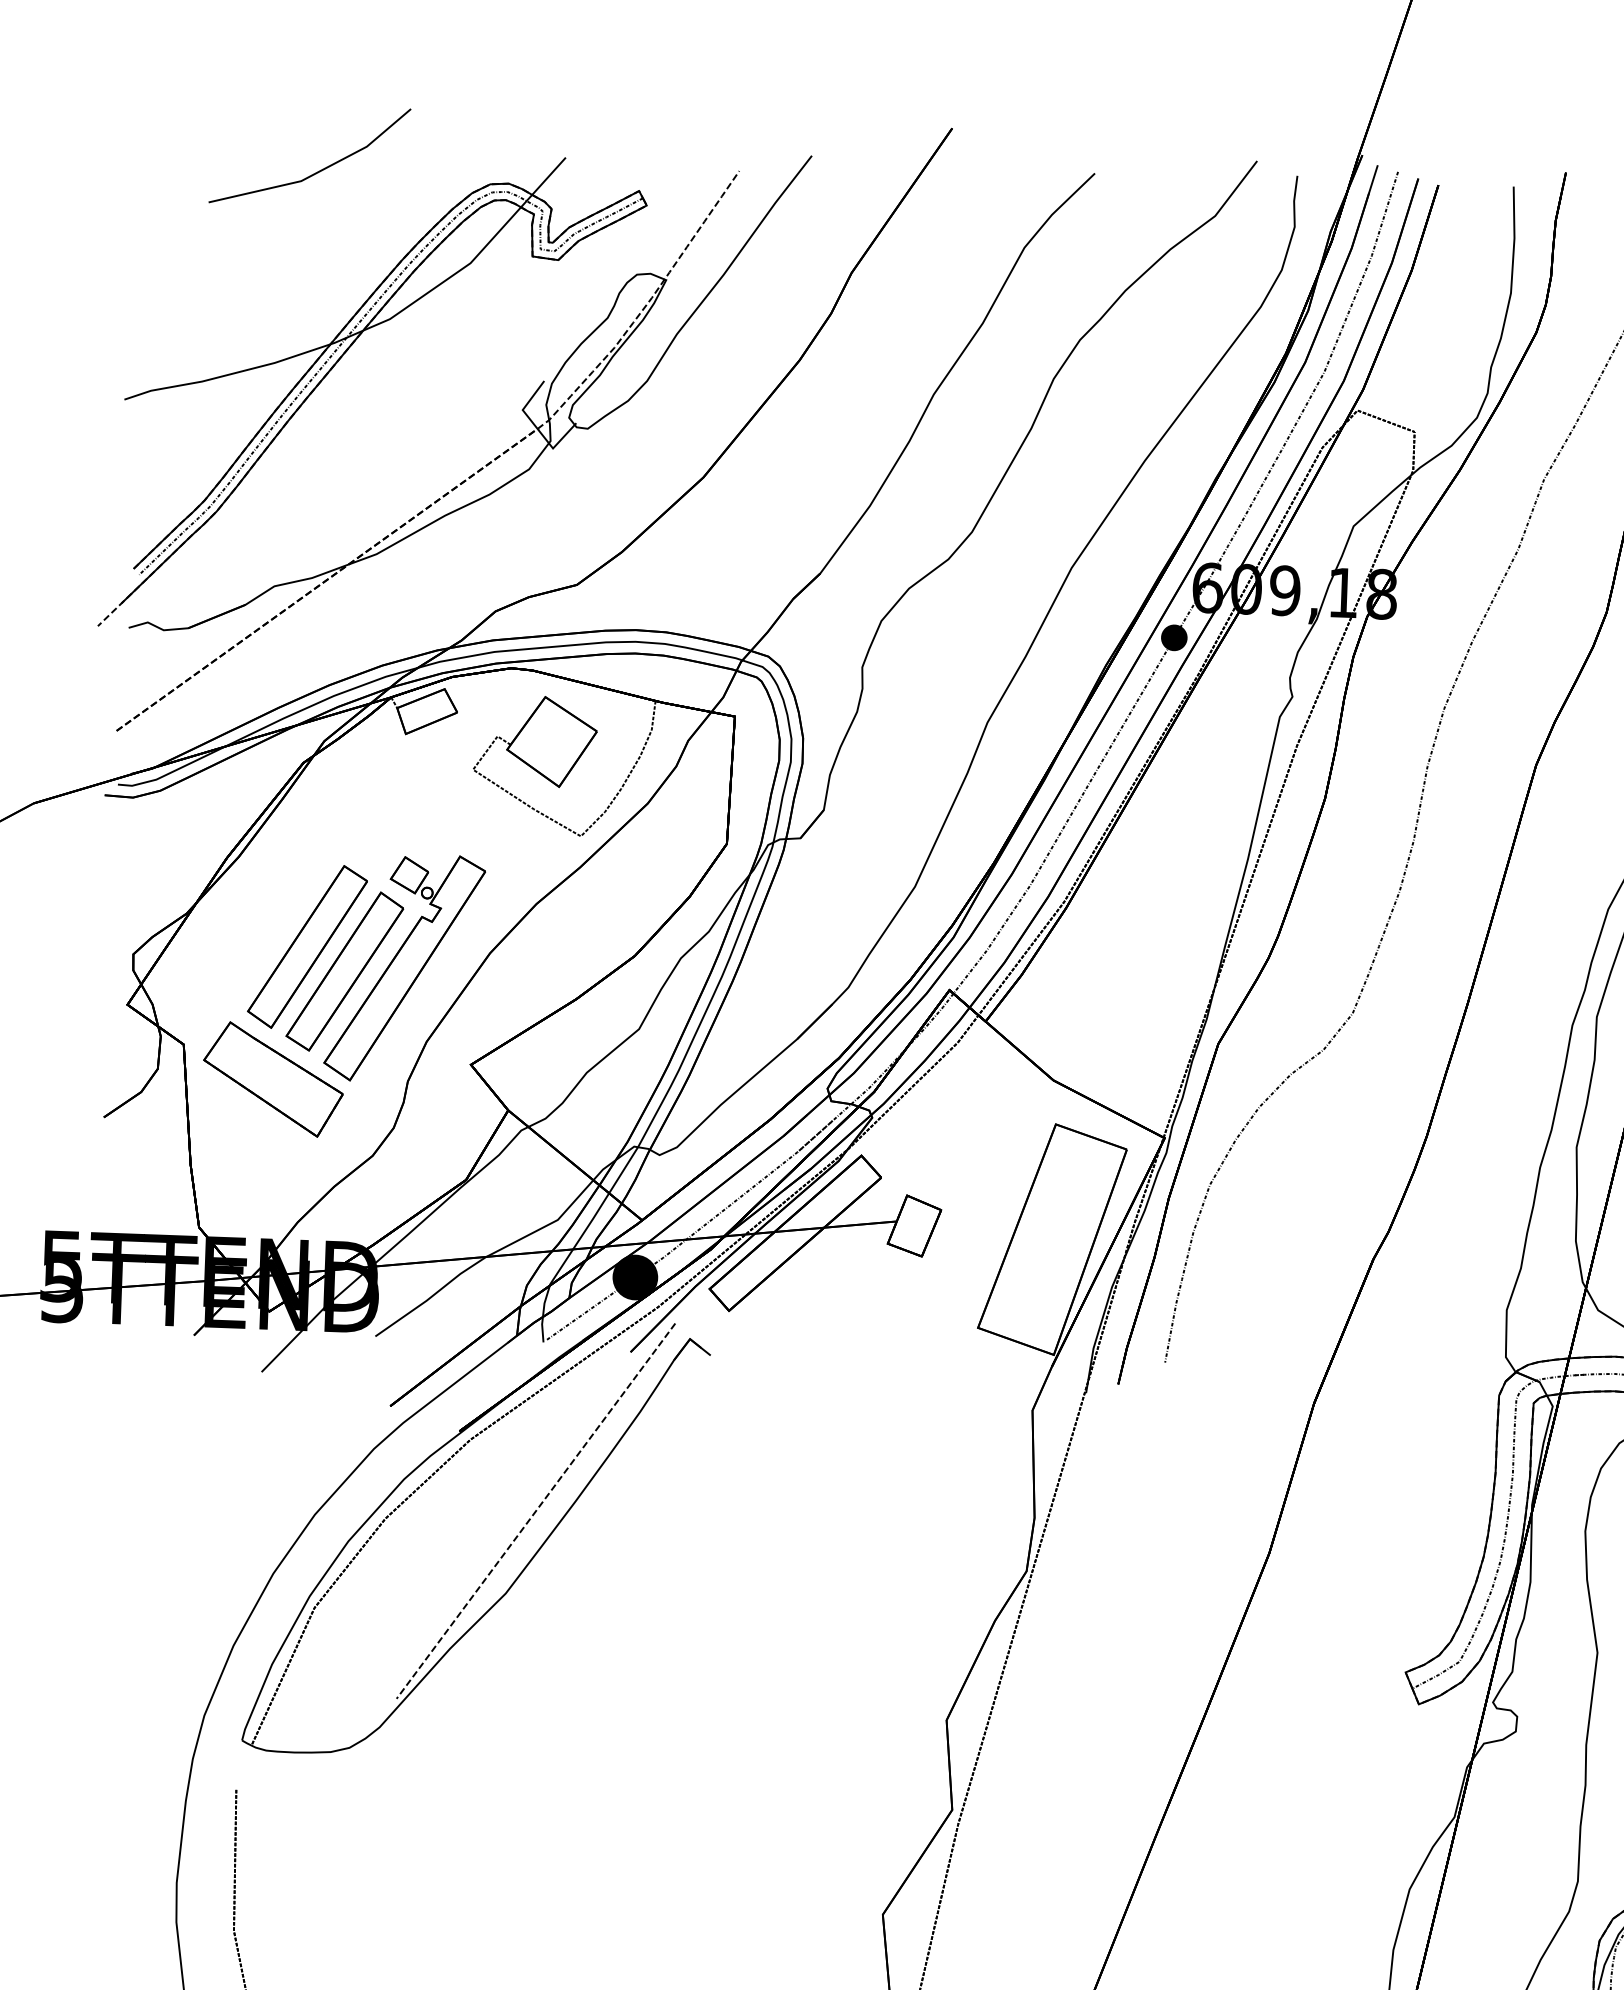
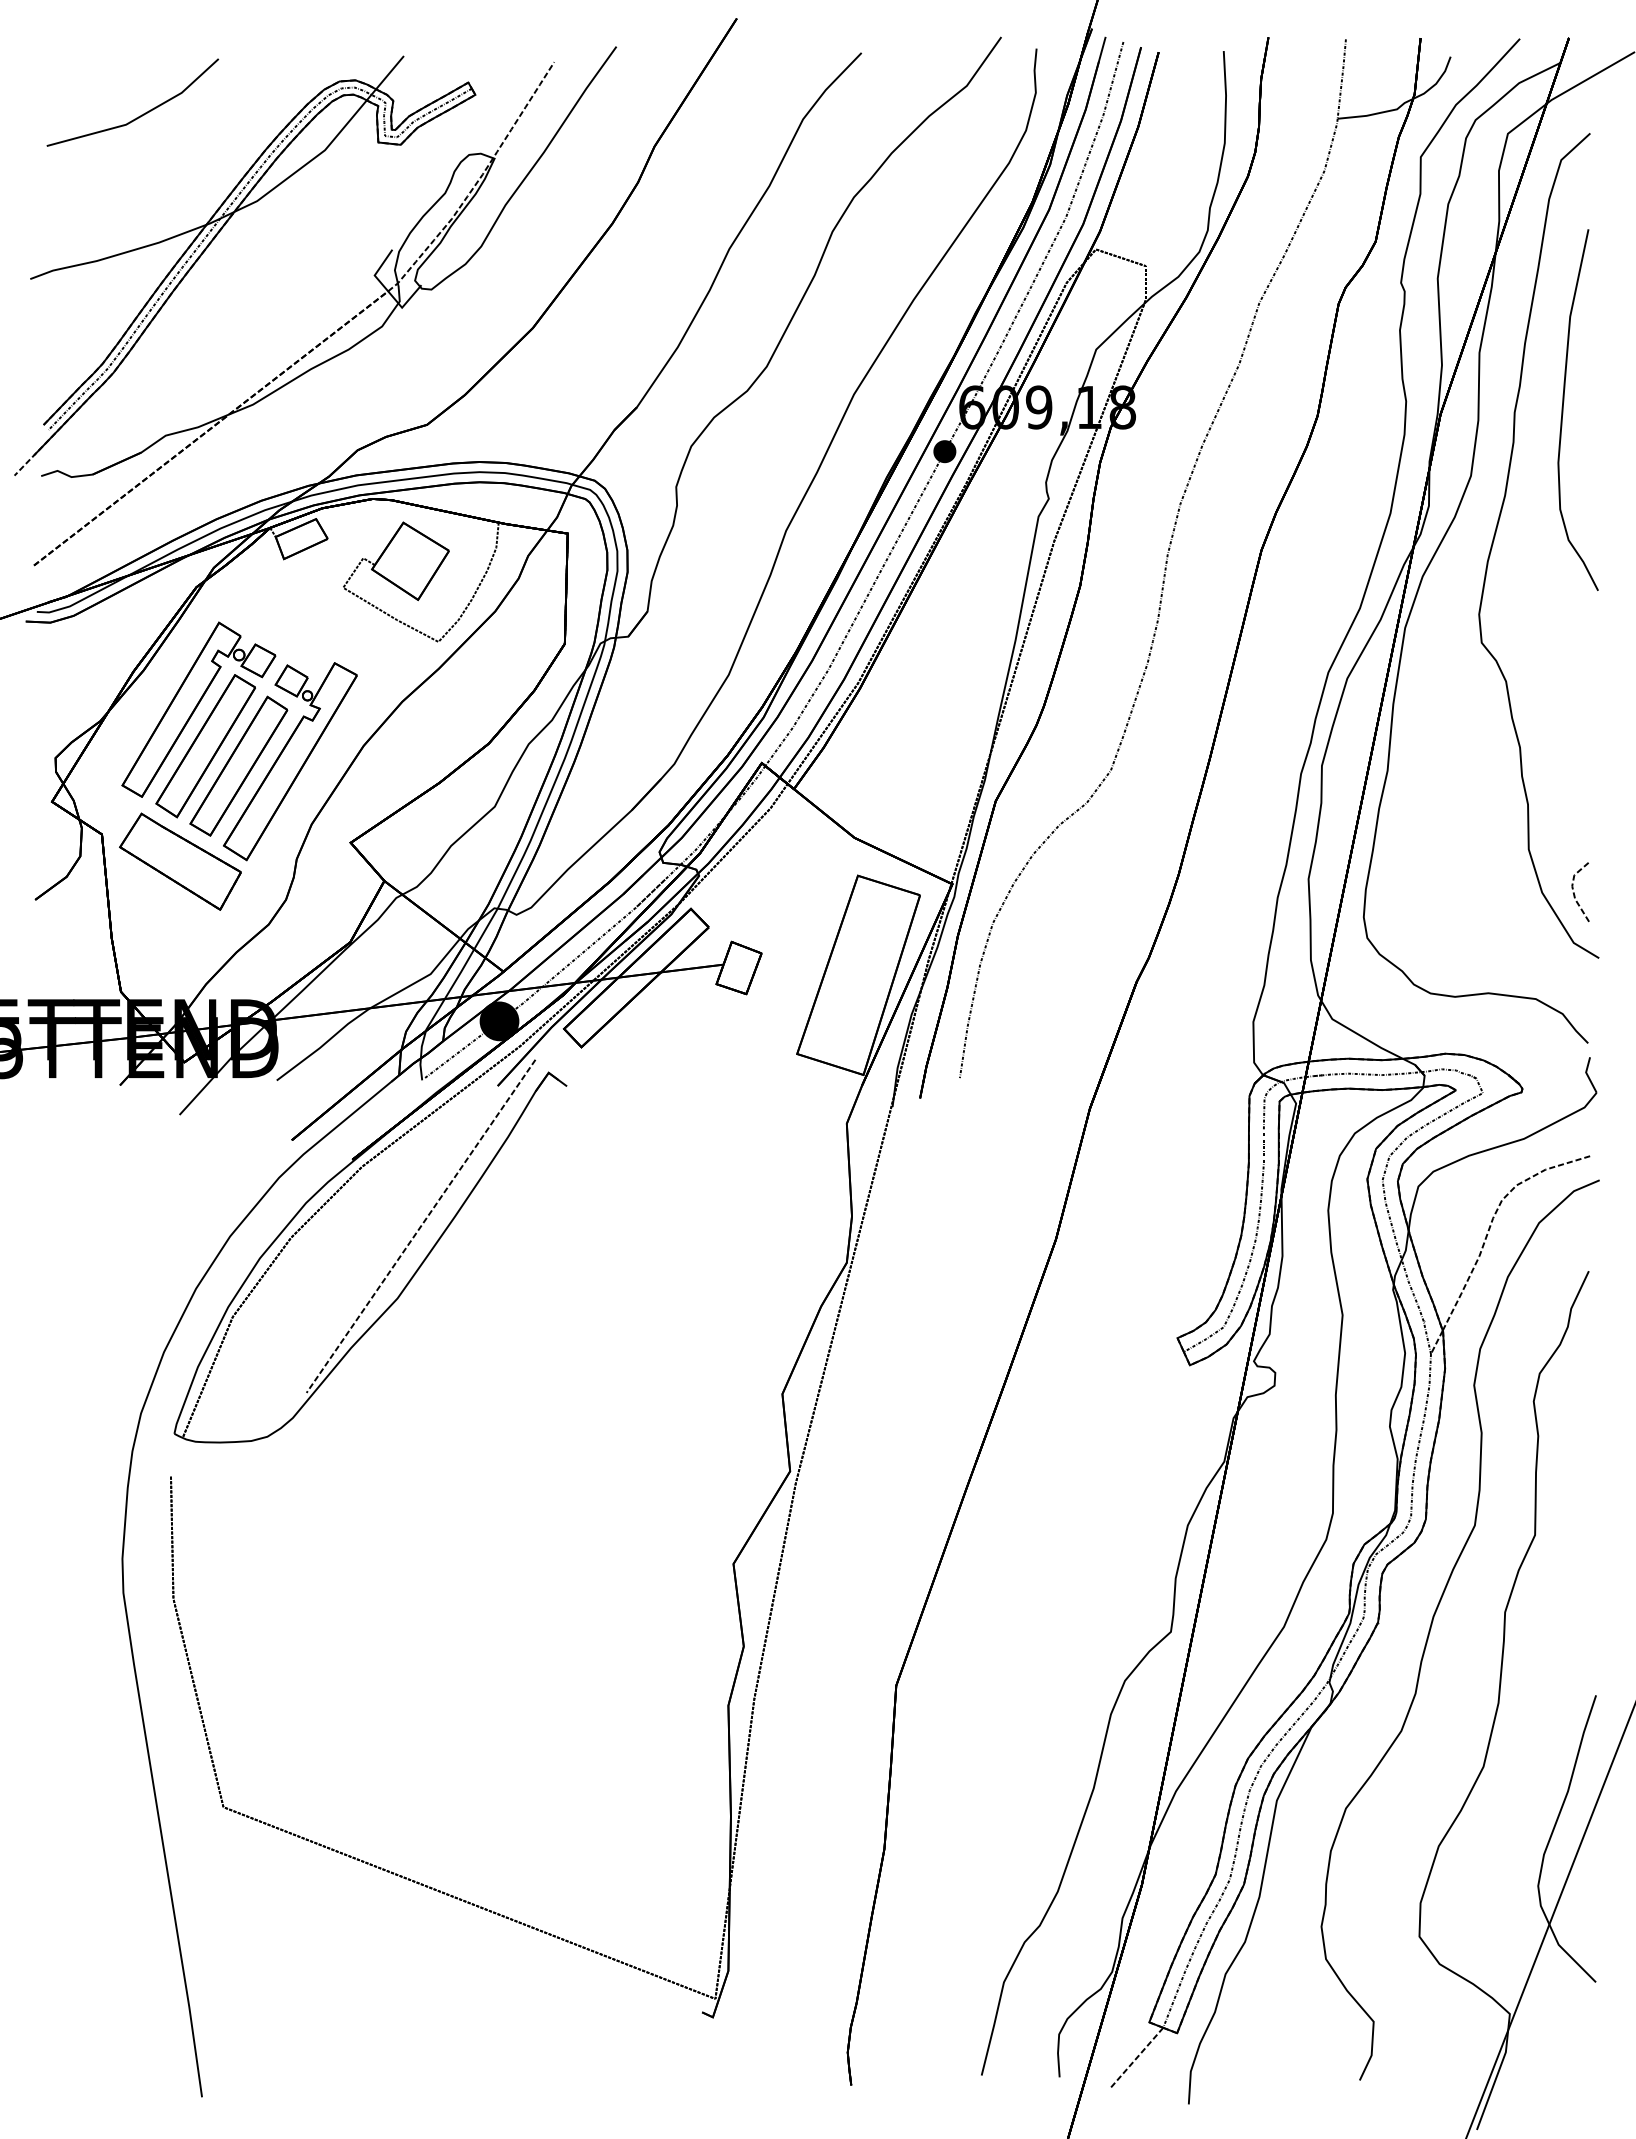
part: (319, 169) -> (141, 114), moved
part: (300, 904) -> (198, 709), added

